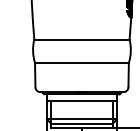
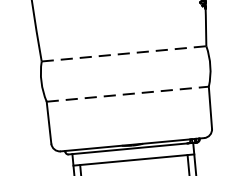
line: (81, 39) -> (123, 53), solid -> dashed
line: (81, 62) -> (126, 93), solid -> dashed

